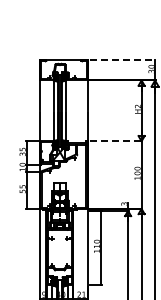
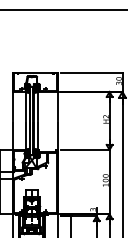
line: (123, 60) -> (92, 72), dashed -> solid
line: (116, 141) -> (85, 150), dashed -> solid

